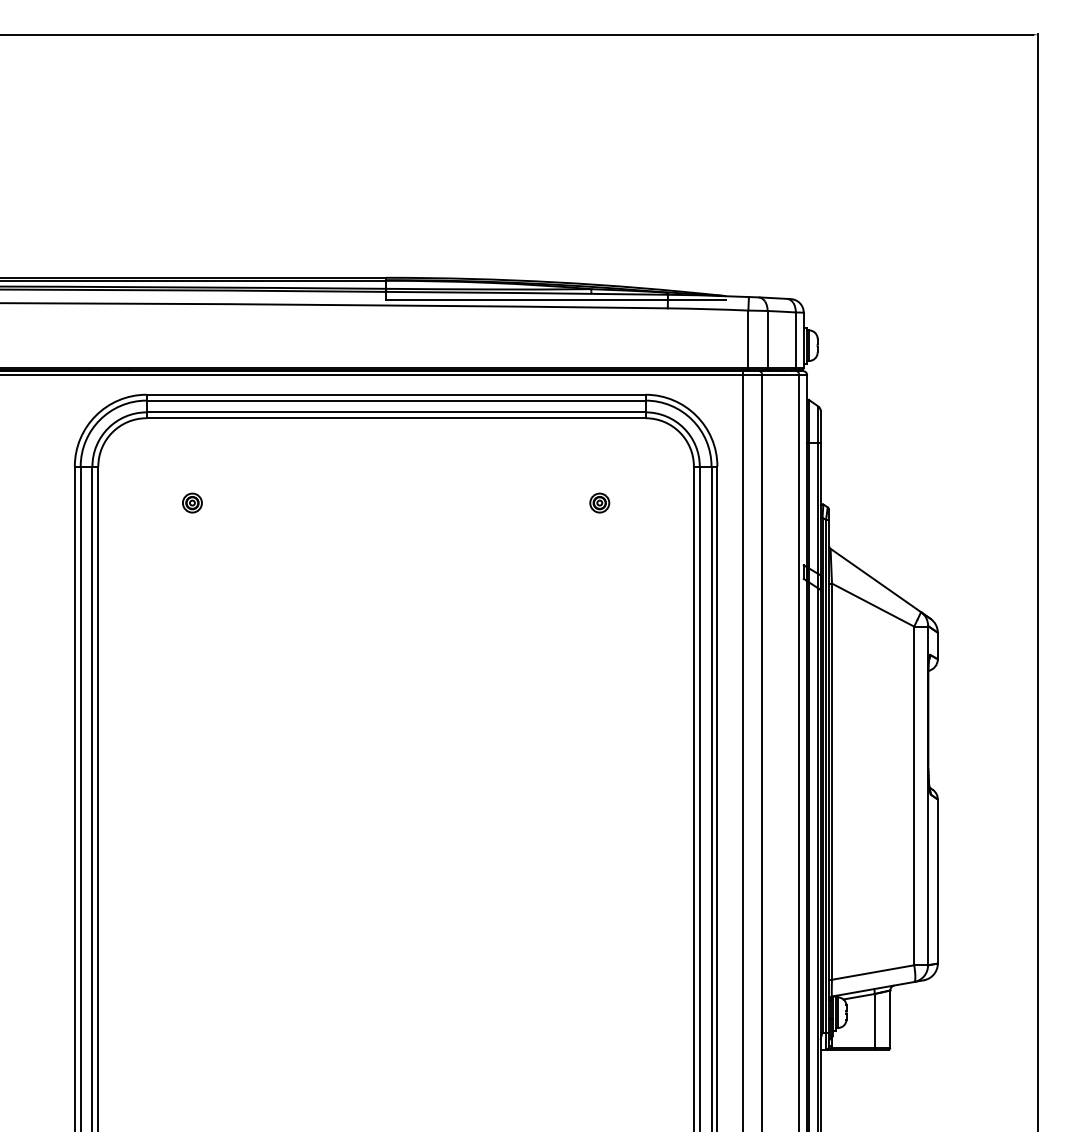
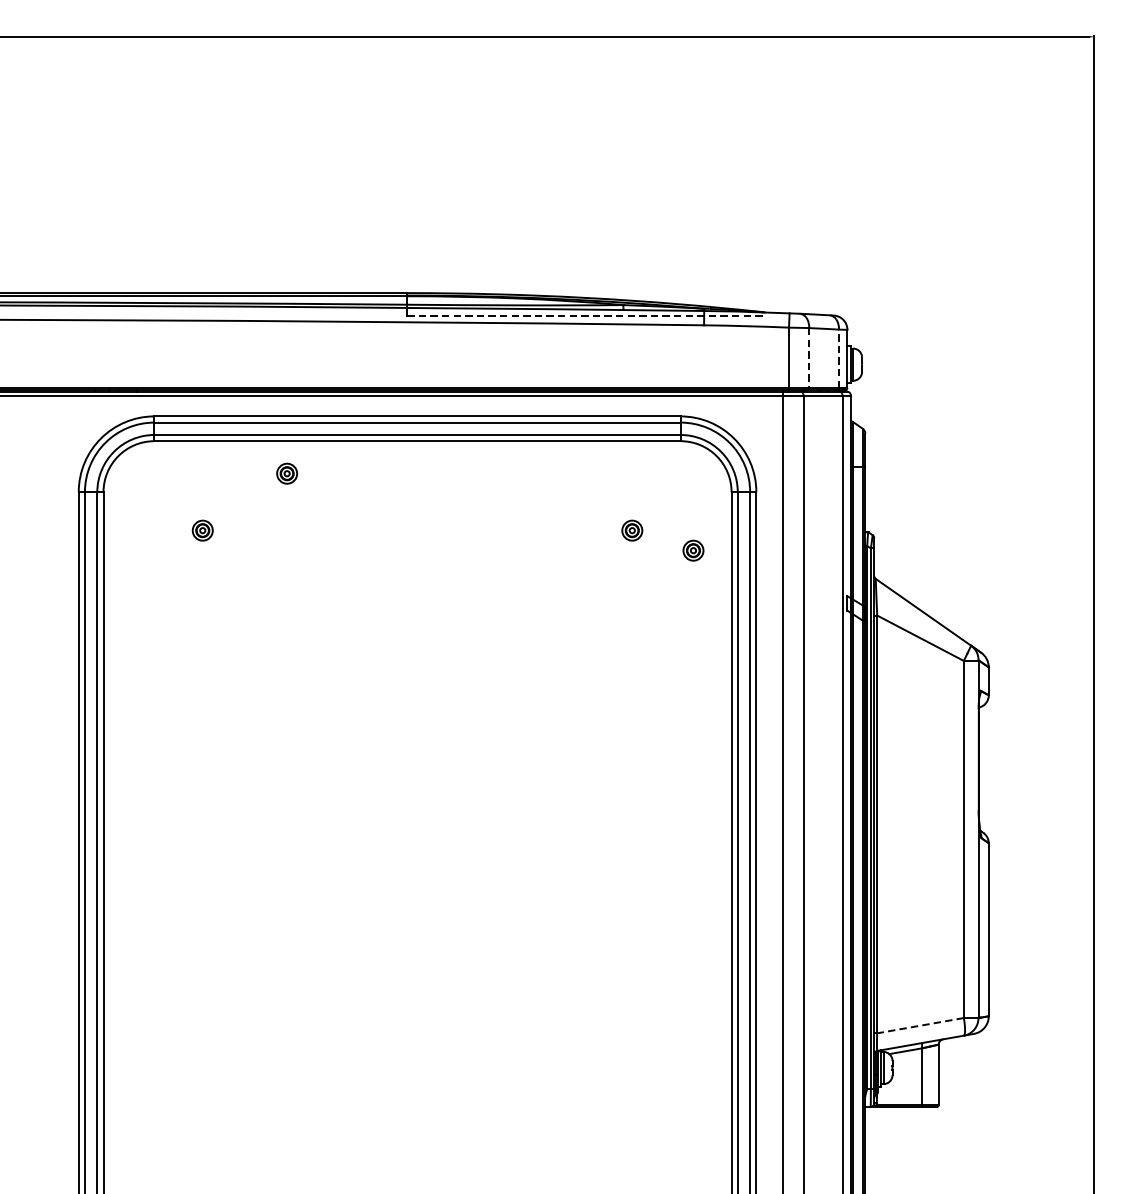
line: (555, 299) -> (585, 315), solid -> dashed
line: (767, 339) -> (809, 358), solid -> dashed
line: (795, 340) -> (838, 359), solid -> dashed
part: (272, 448) -> (287, 473), added
part: (657, 521) -> (693, 550), added
line: (873, 972) -> (920, 1025), solid -> dashed

